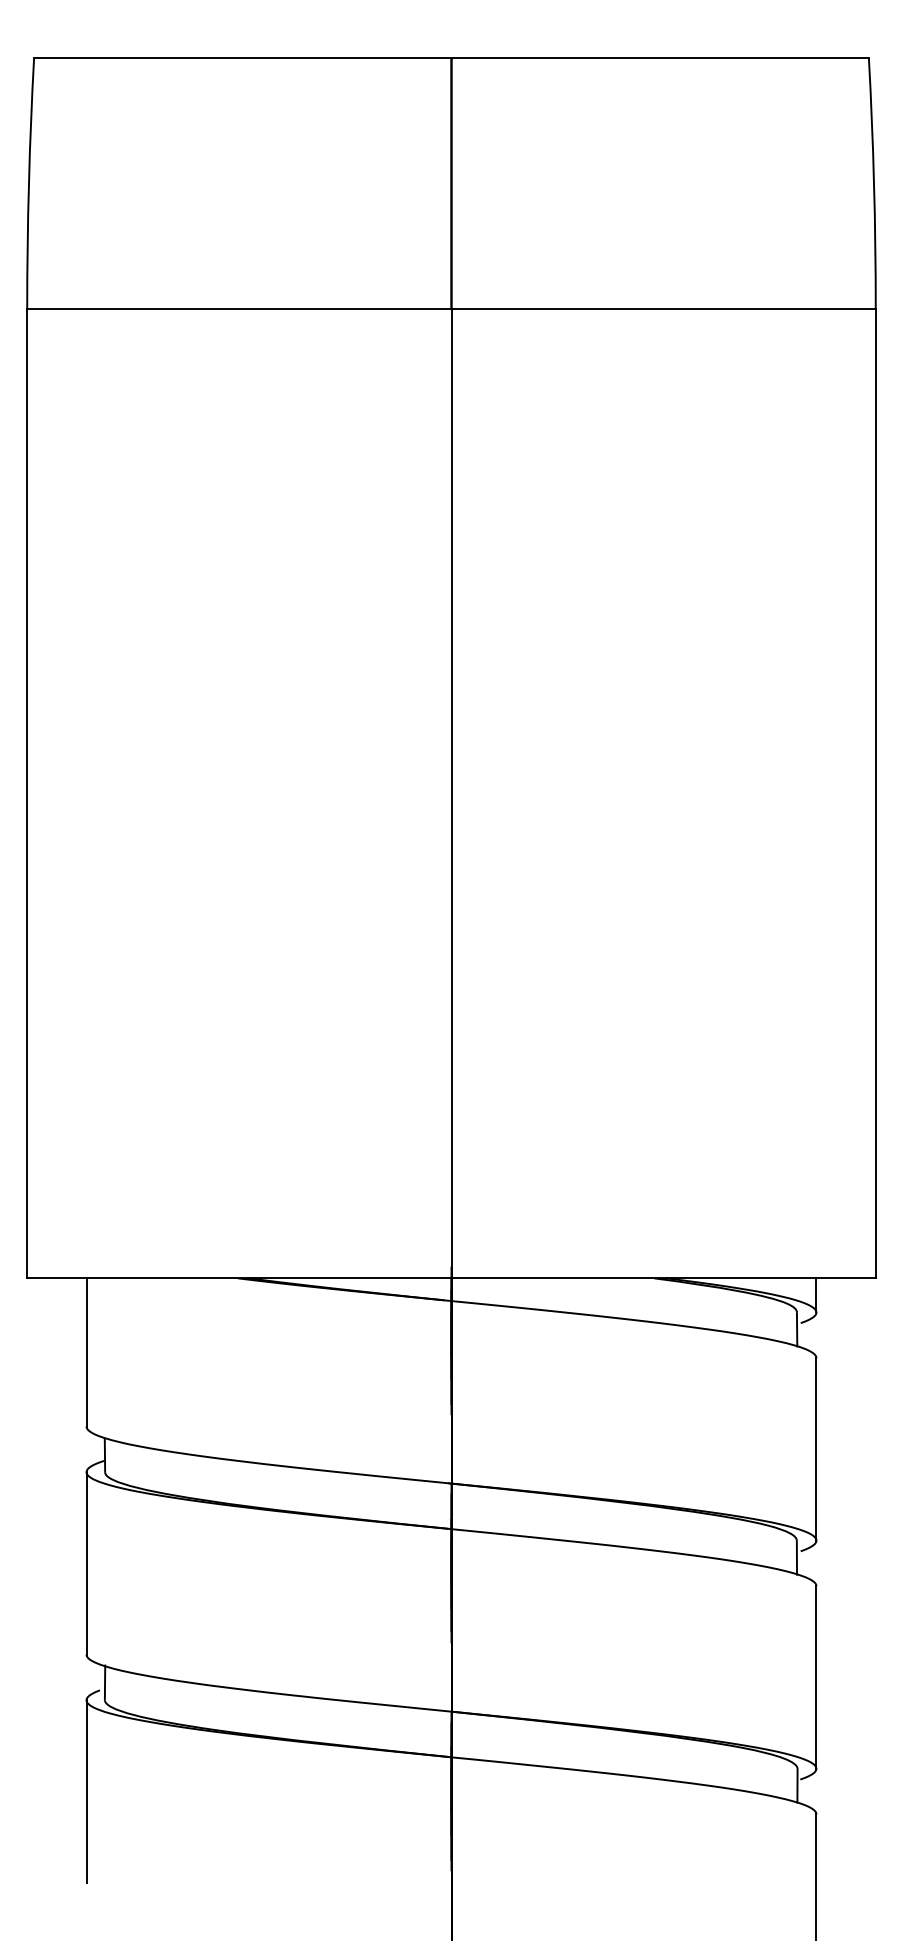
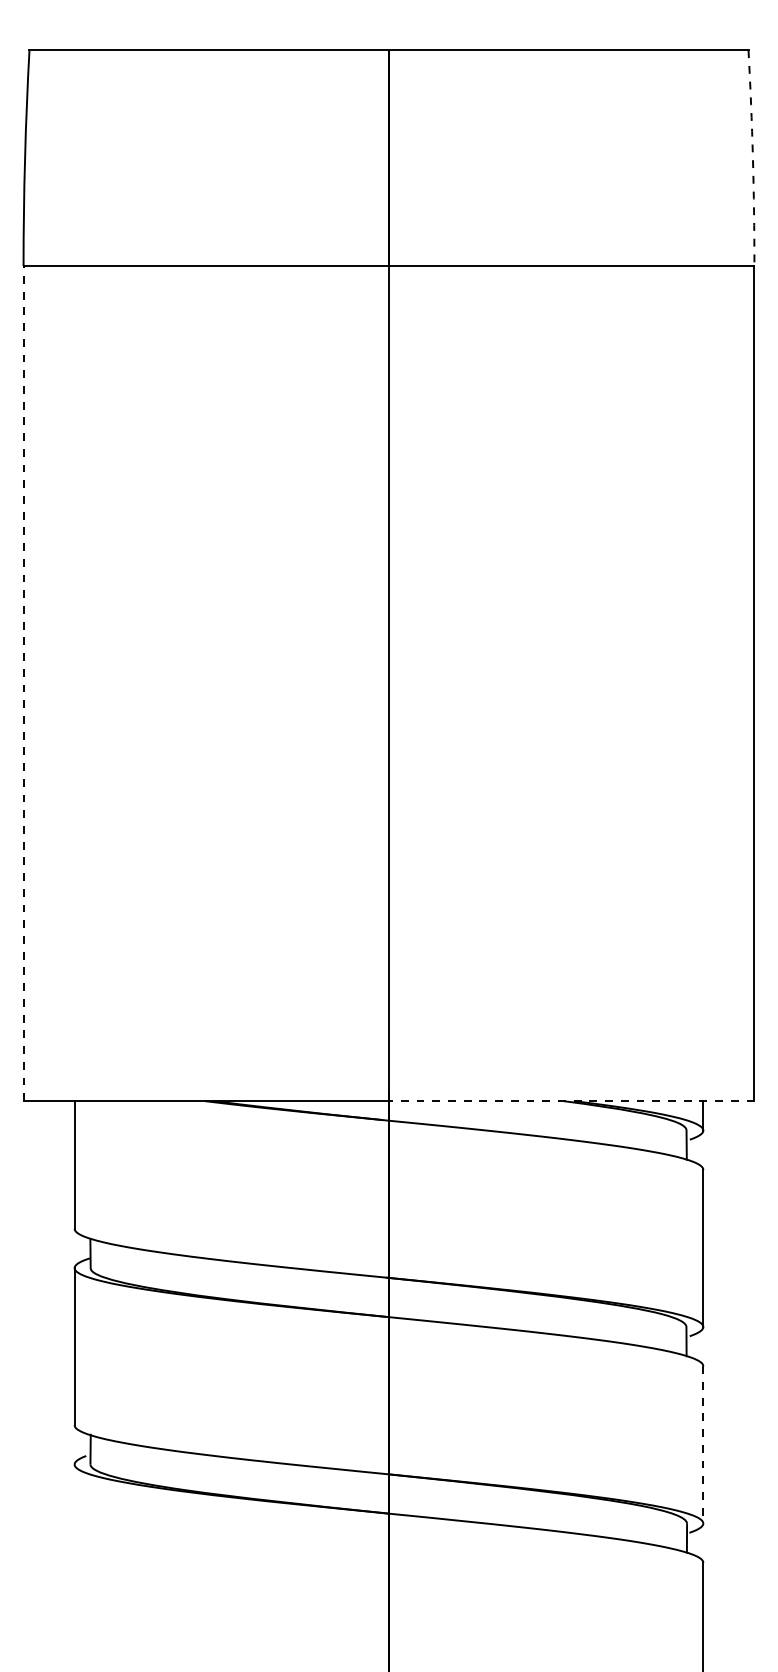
arc: (874, 183) -> (753, 158), solid -> dashed
line: (27, 793) -> (23, 683), solid -> dashed
line: (663, 1278) -> (571, 1101), solid -> dashed
line: (816, 1677) -> (703, 1444), solid -> dashed
line: (86, 1791) -> (74, 1543), removed

